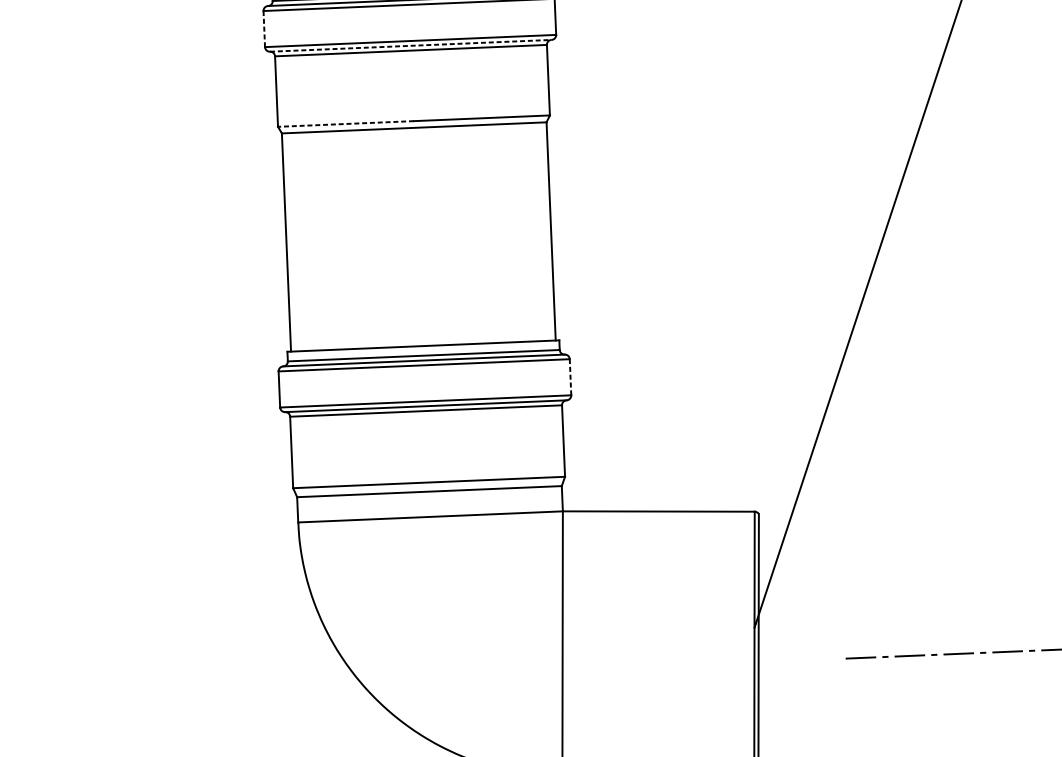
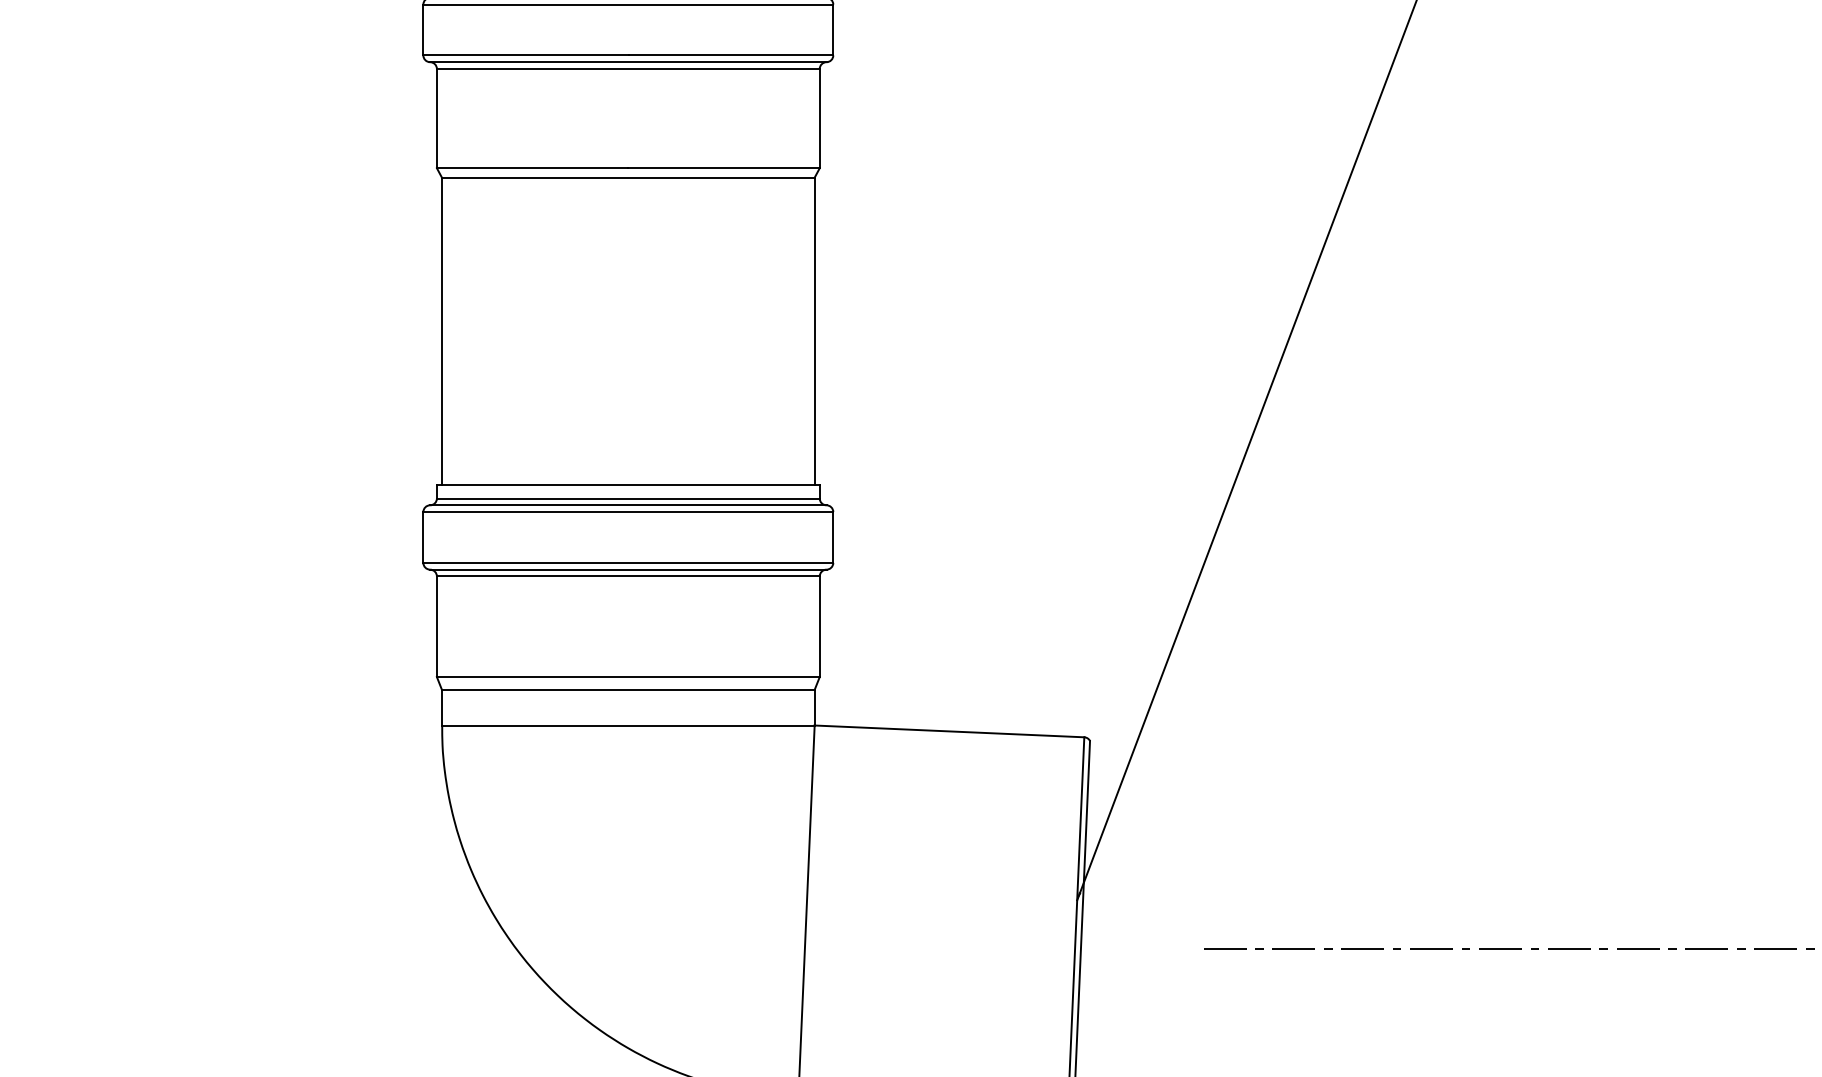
line: (264, 29) -> (423, 30), dashed -> solid
line: (410, 46) -> (628, 62), dashed -> solid
line: (345, 124) -> (532, 168), dashed -> solid
line: (570, 376) -> (833, 536), dashed -> solid

